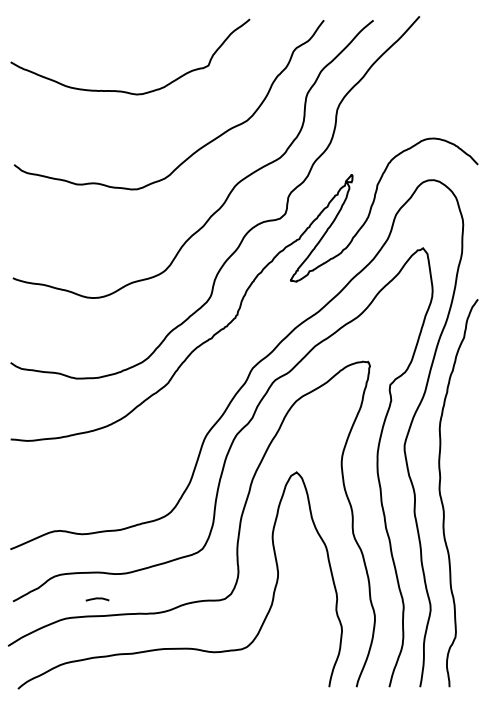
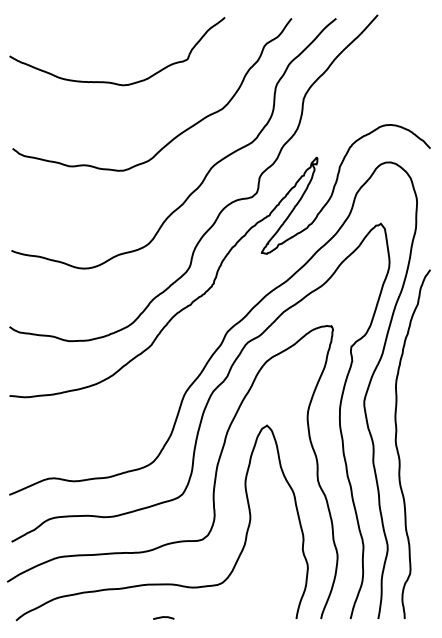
line: (97, 598) -> (163, 617), moved

